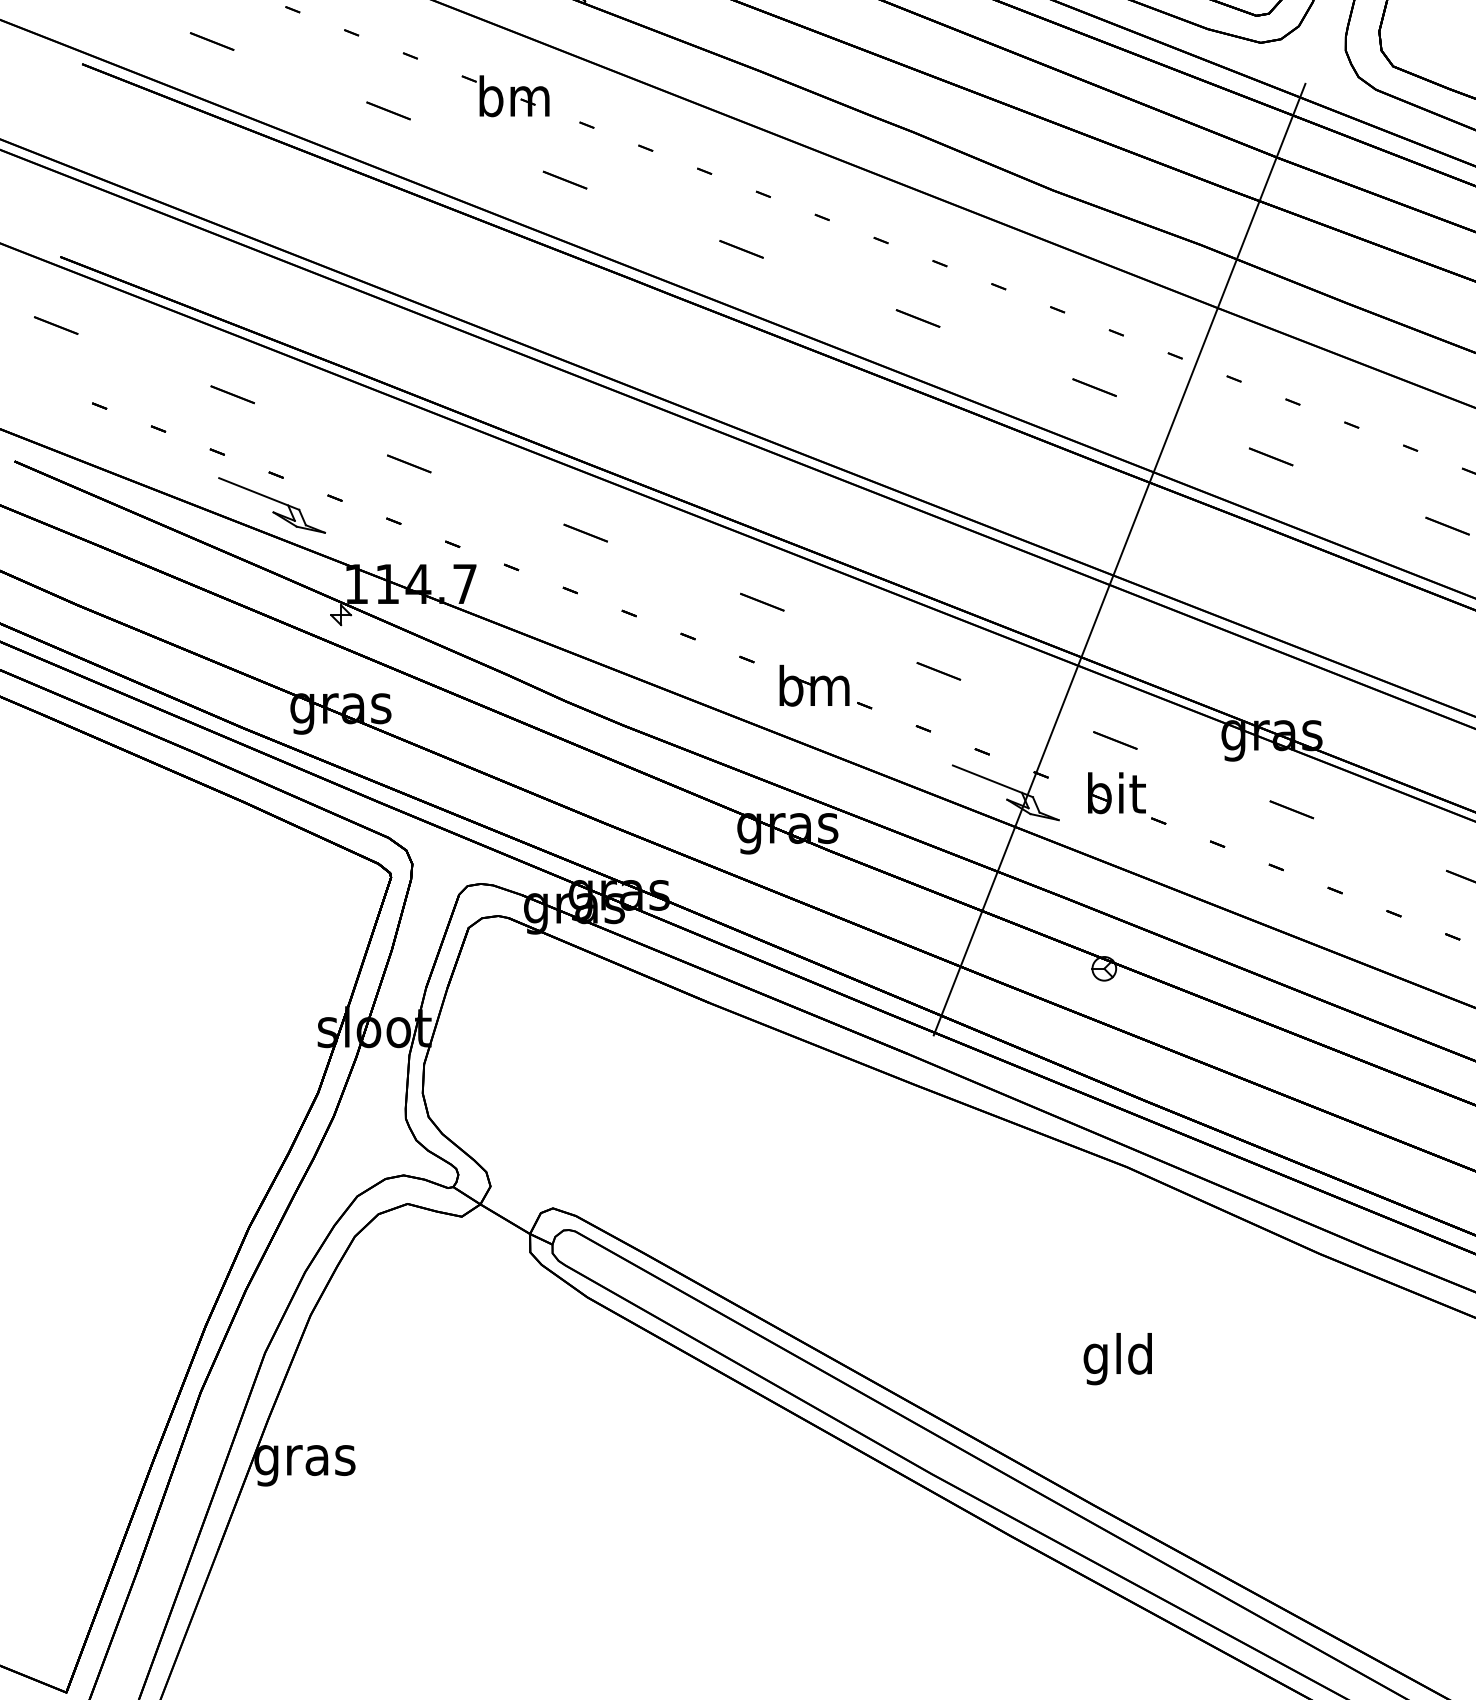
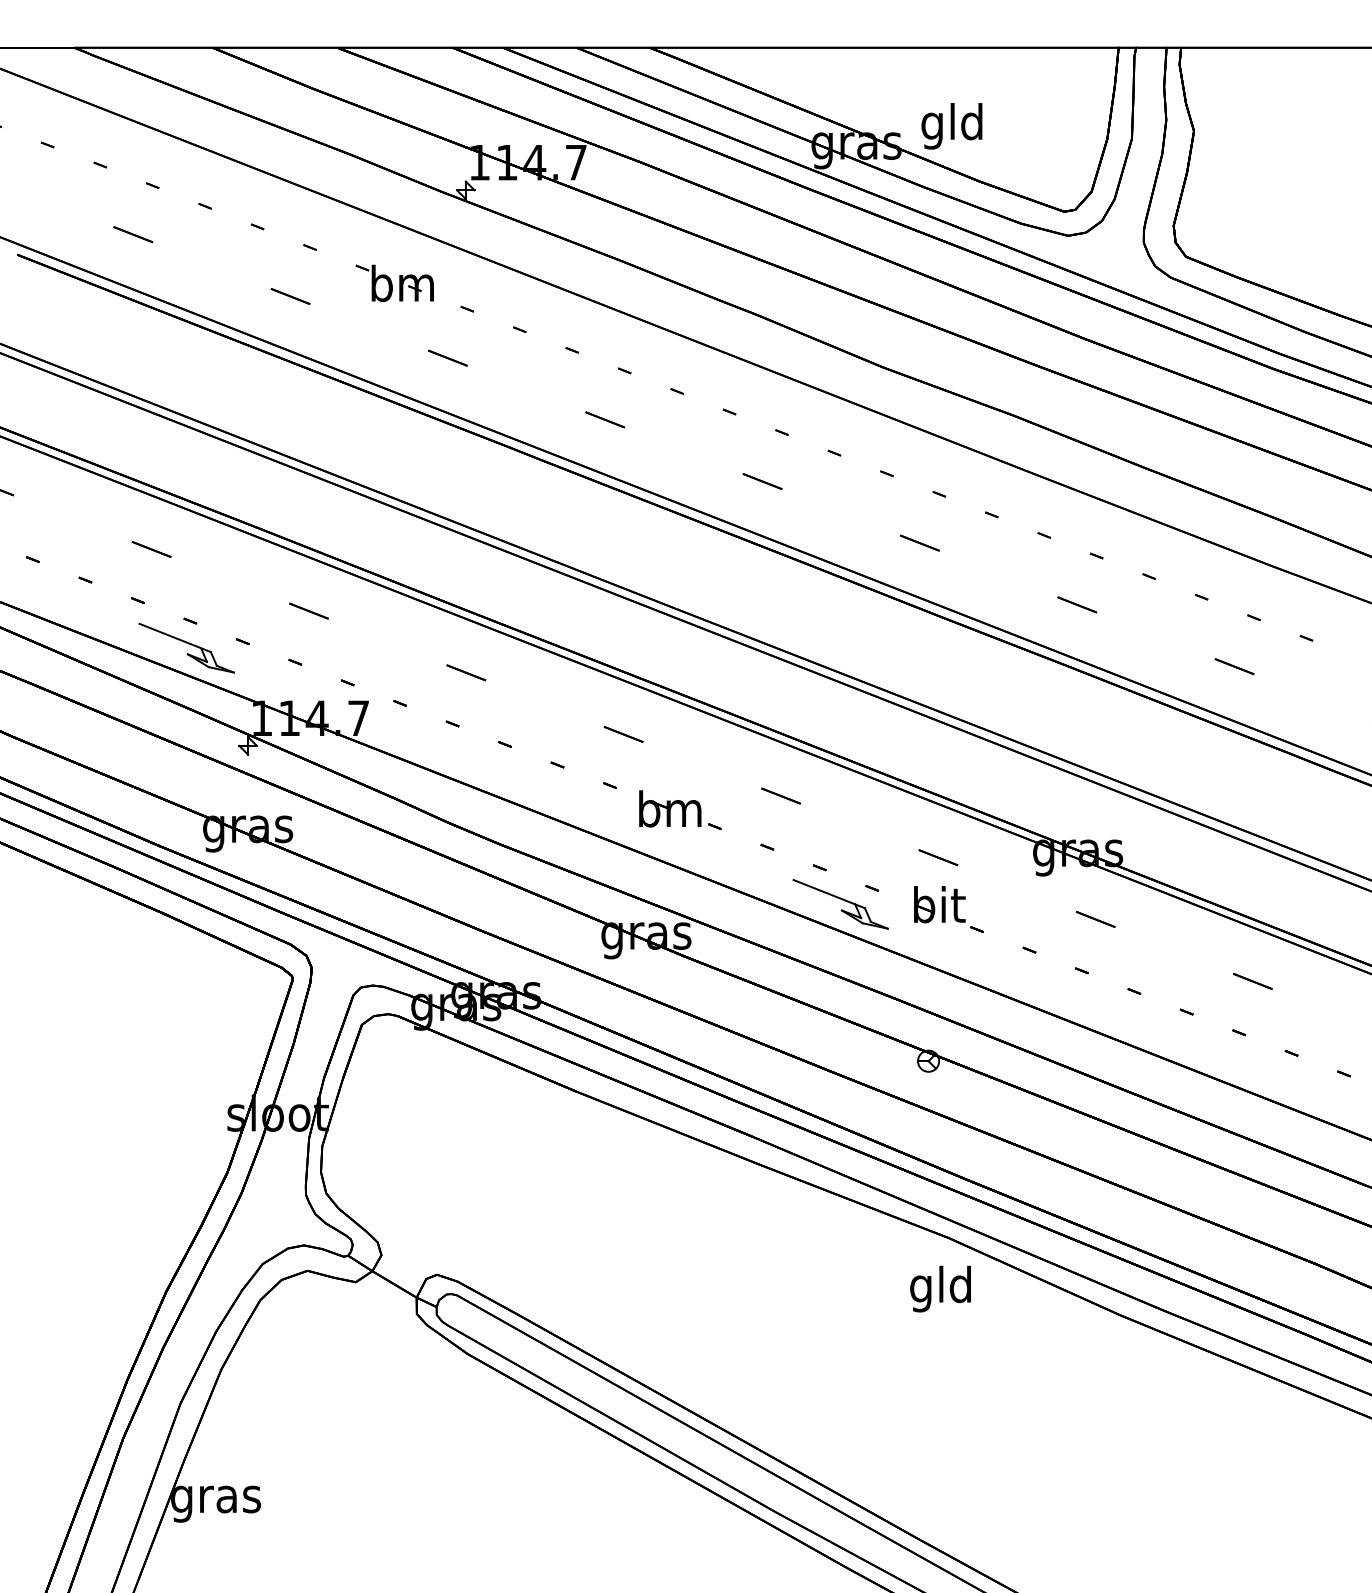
line: (1118, 559) -> (941, 696), removed
text: (1117, 1358) -> (940, 1288), moved

